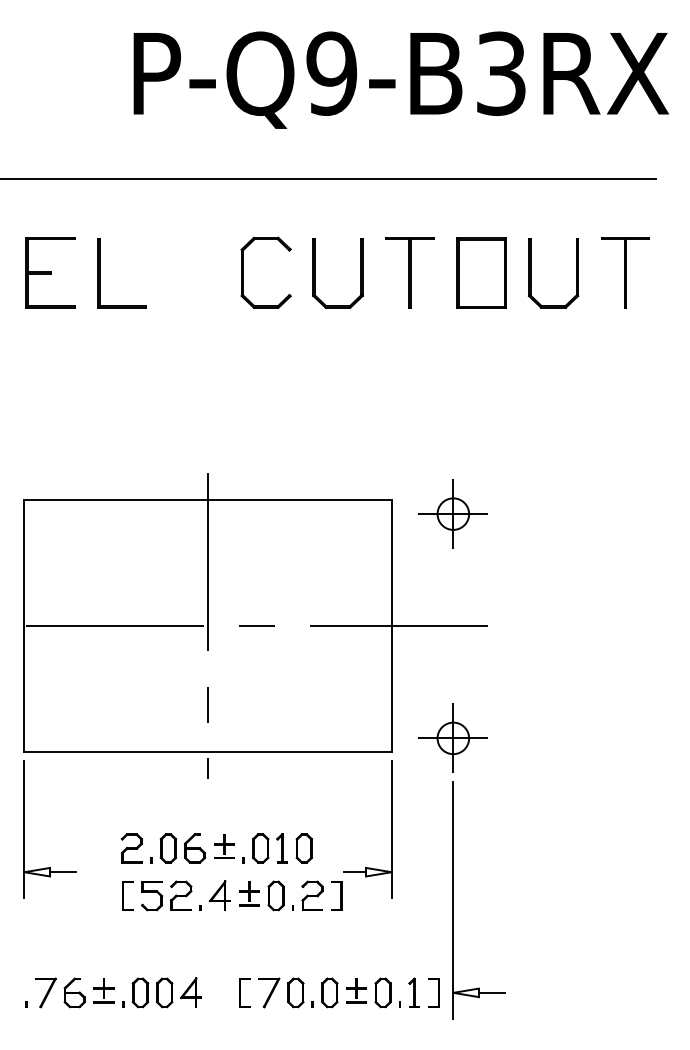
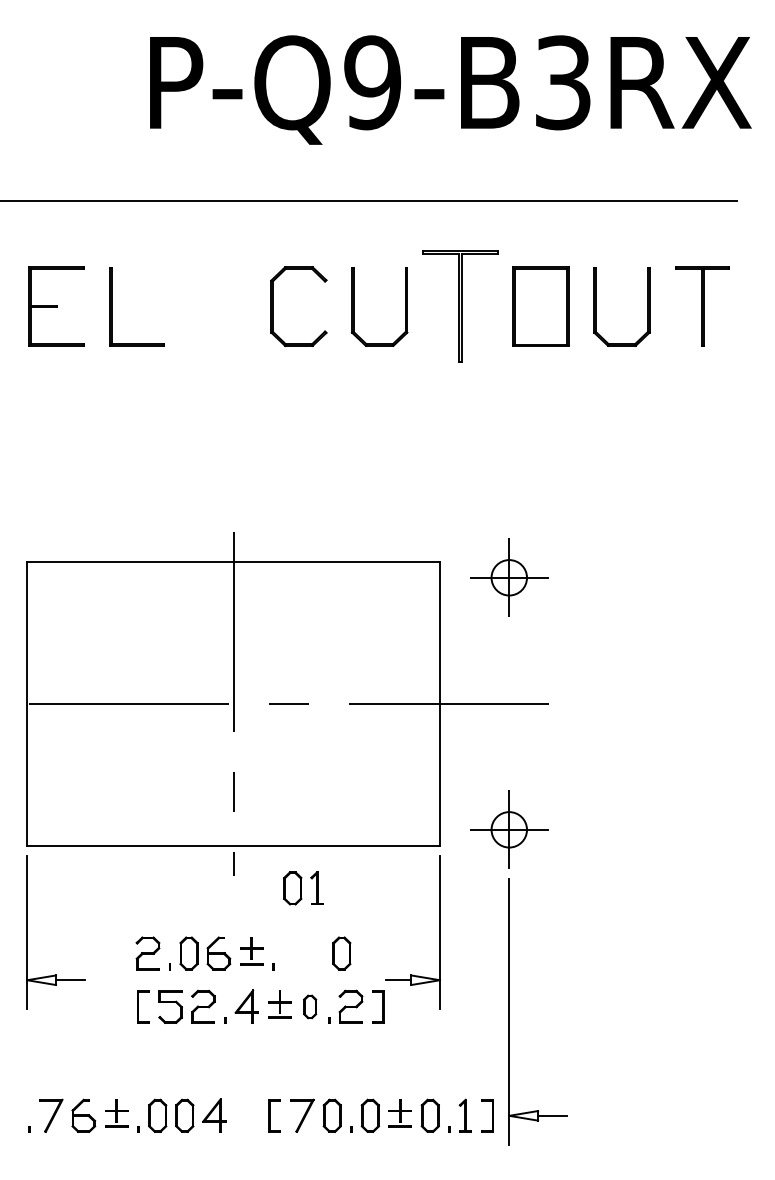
part: (409, 272) -> (459, 306), size x1.4
part: (269, 848) -> (302, 888), moved
part: (275, 895) -> (309, 1006), size x0.7

